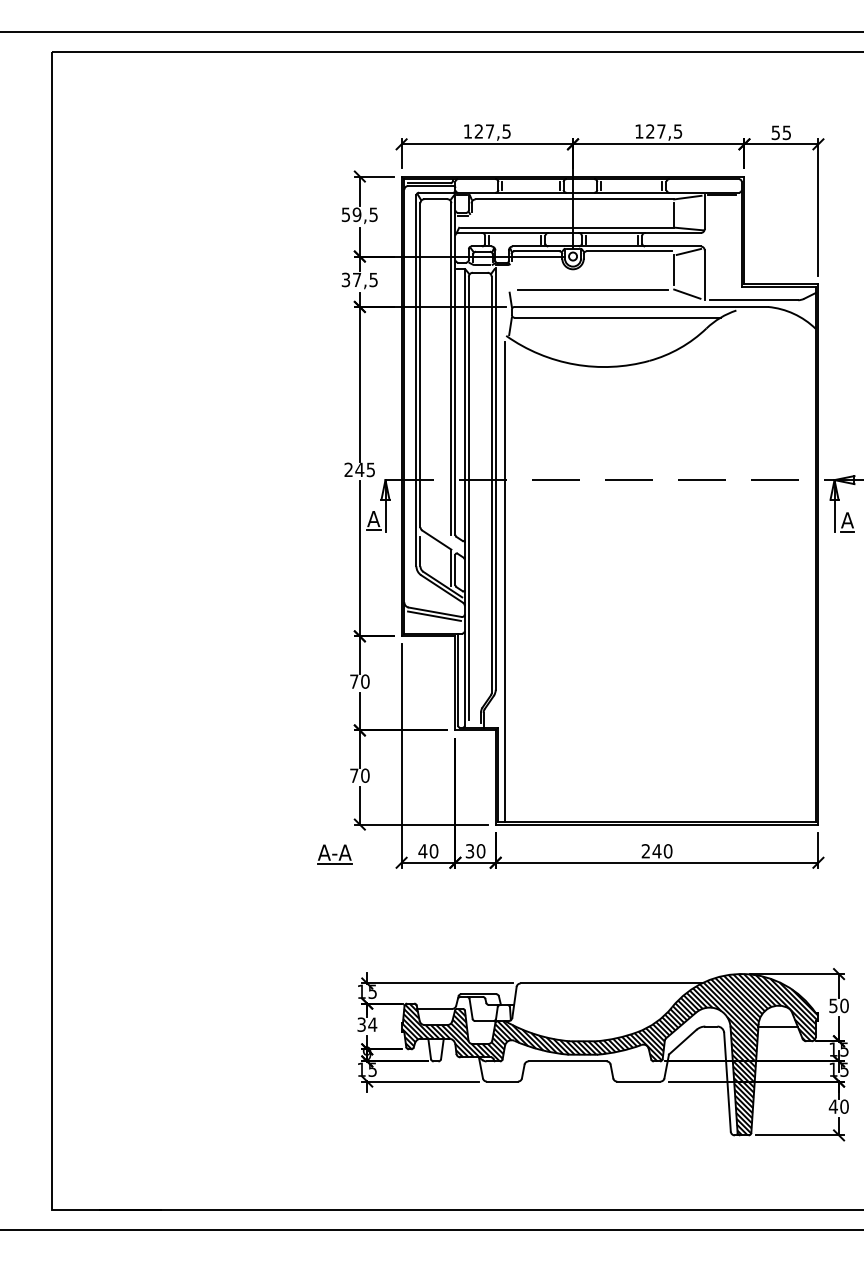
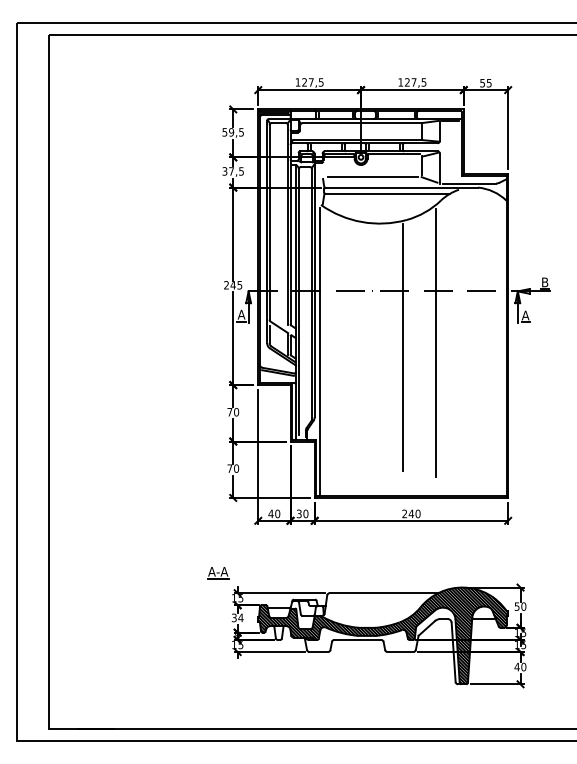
line: (697, 565) -> (435, 342), added
line: (643, 571) -> (403, 346), added
part: (335, 855) -> (218, 573), moved

